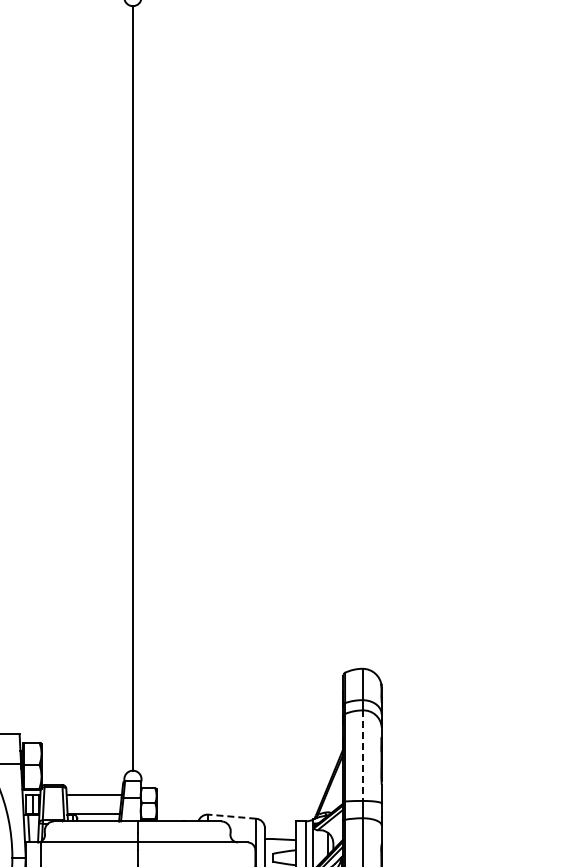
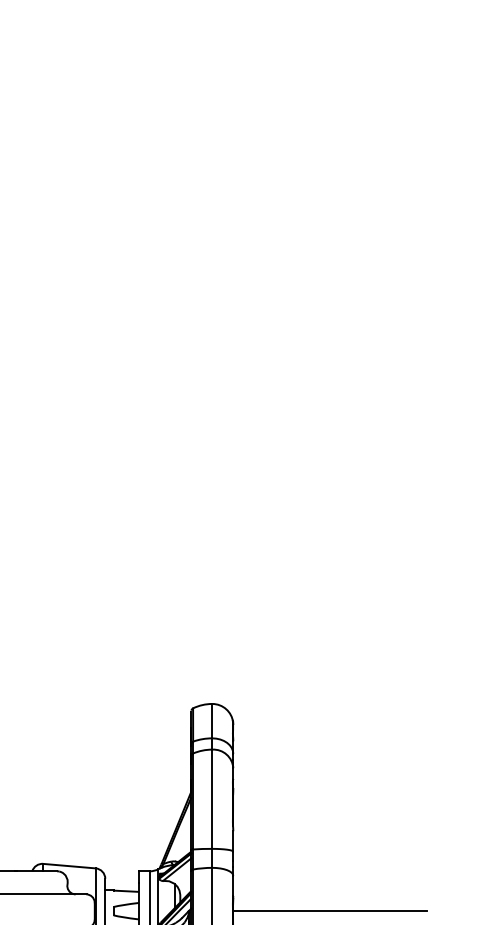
line: (362, 756) -> (212, 800), dashed -> solid
line: (231, 816) -> (68, 865), dashed -> solid
line: (469, 857) -> (329, 910), added

